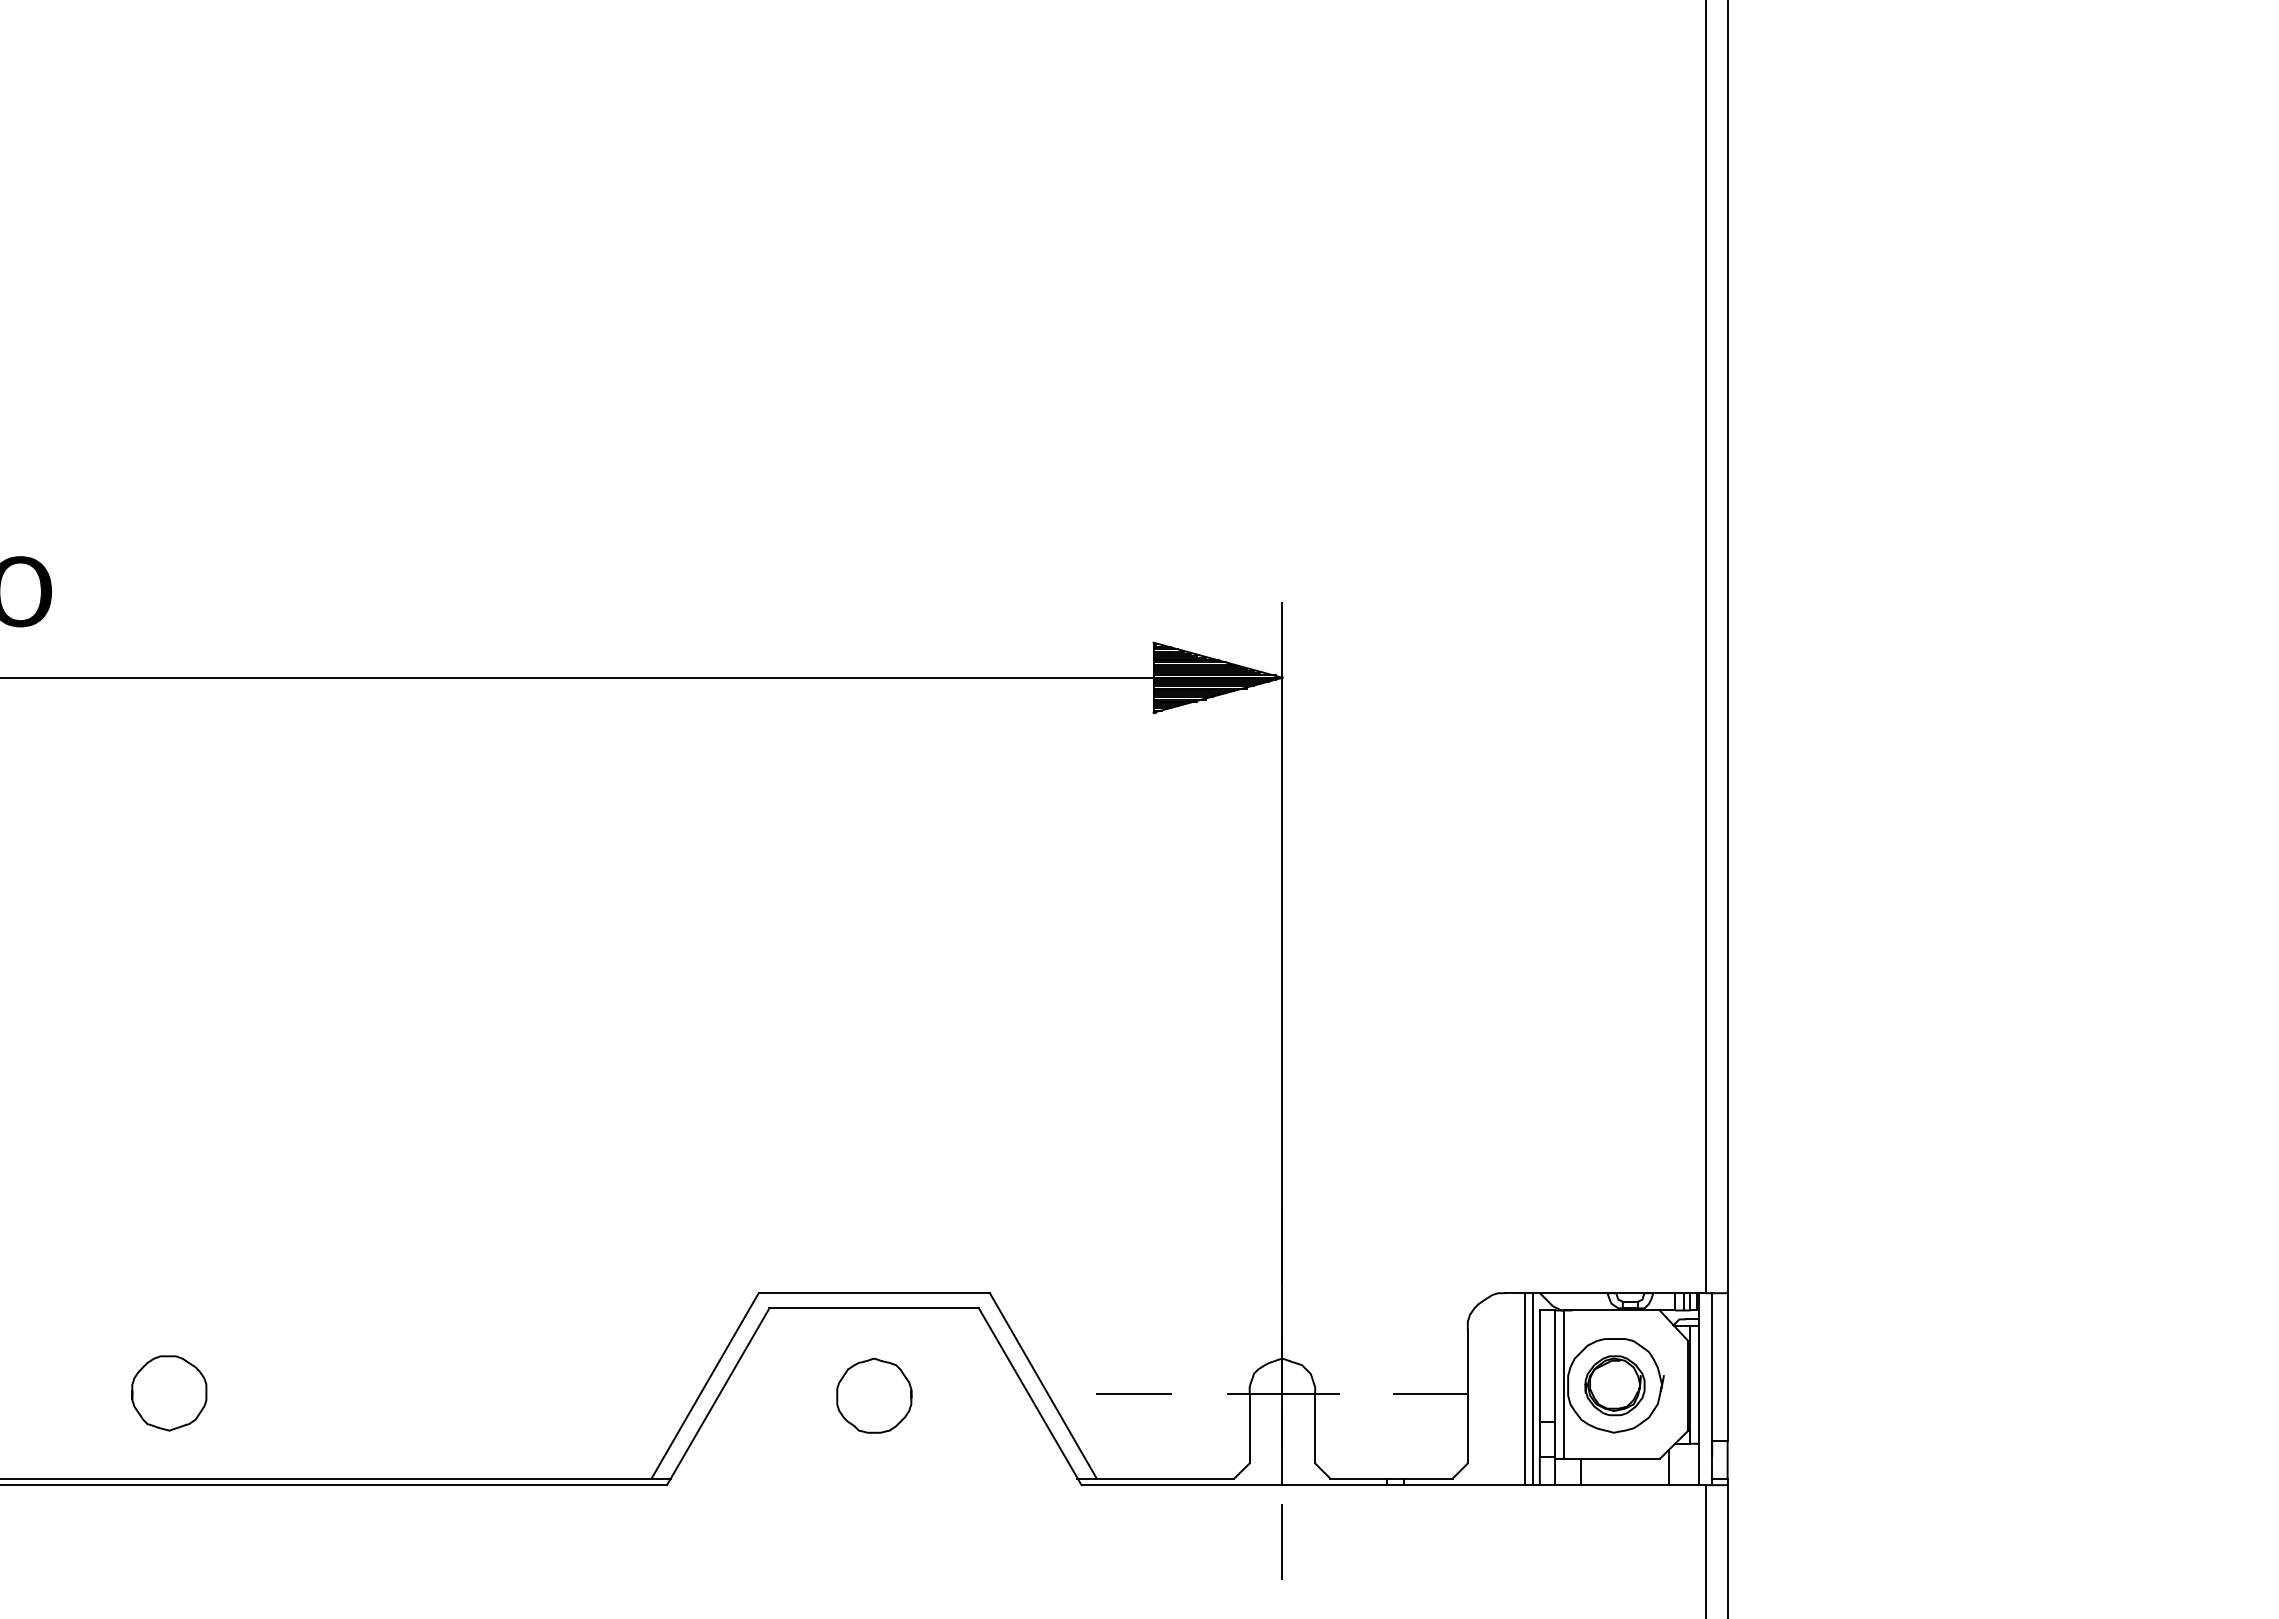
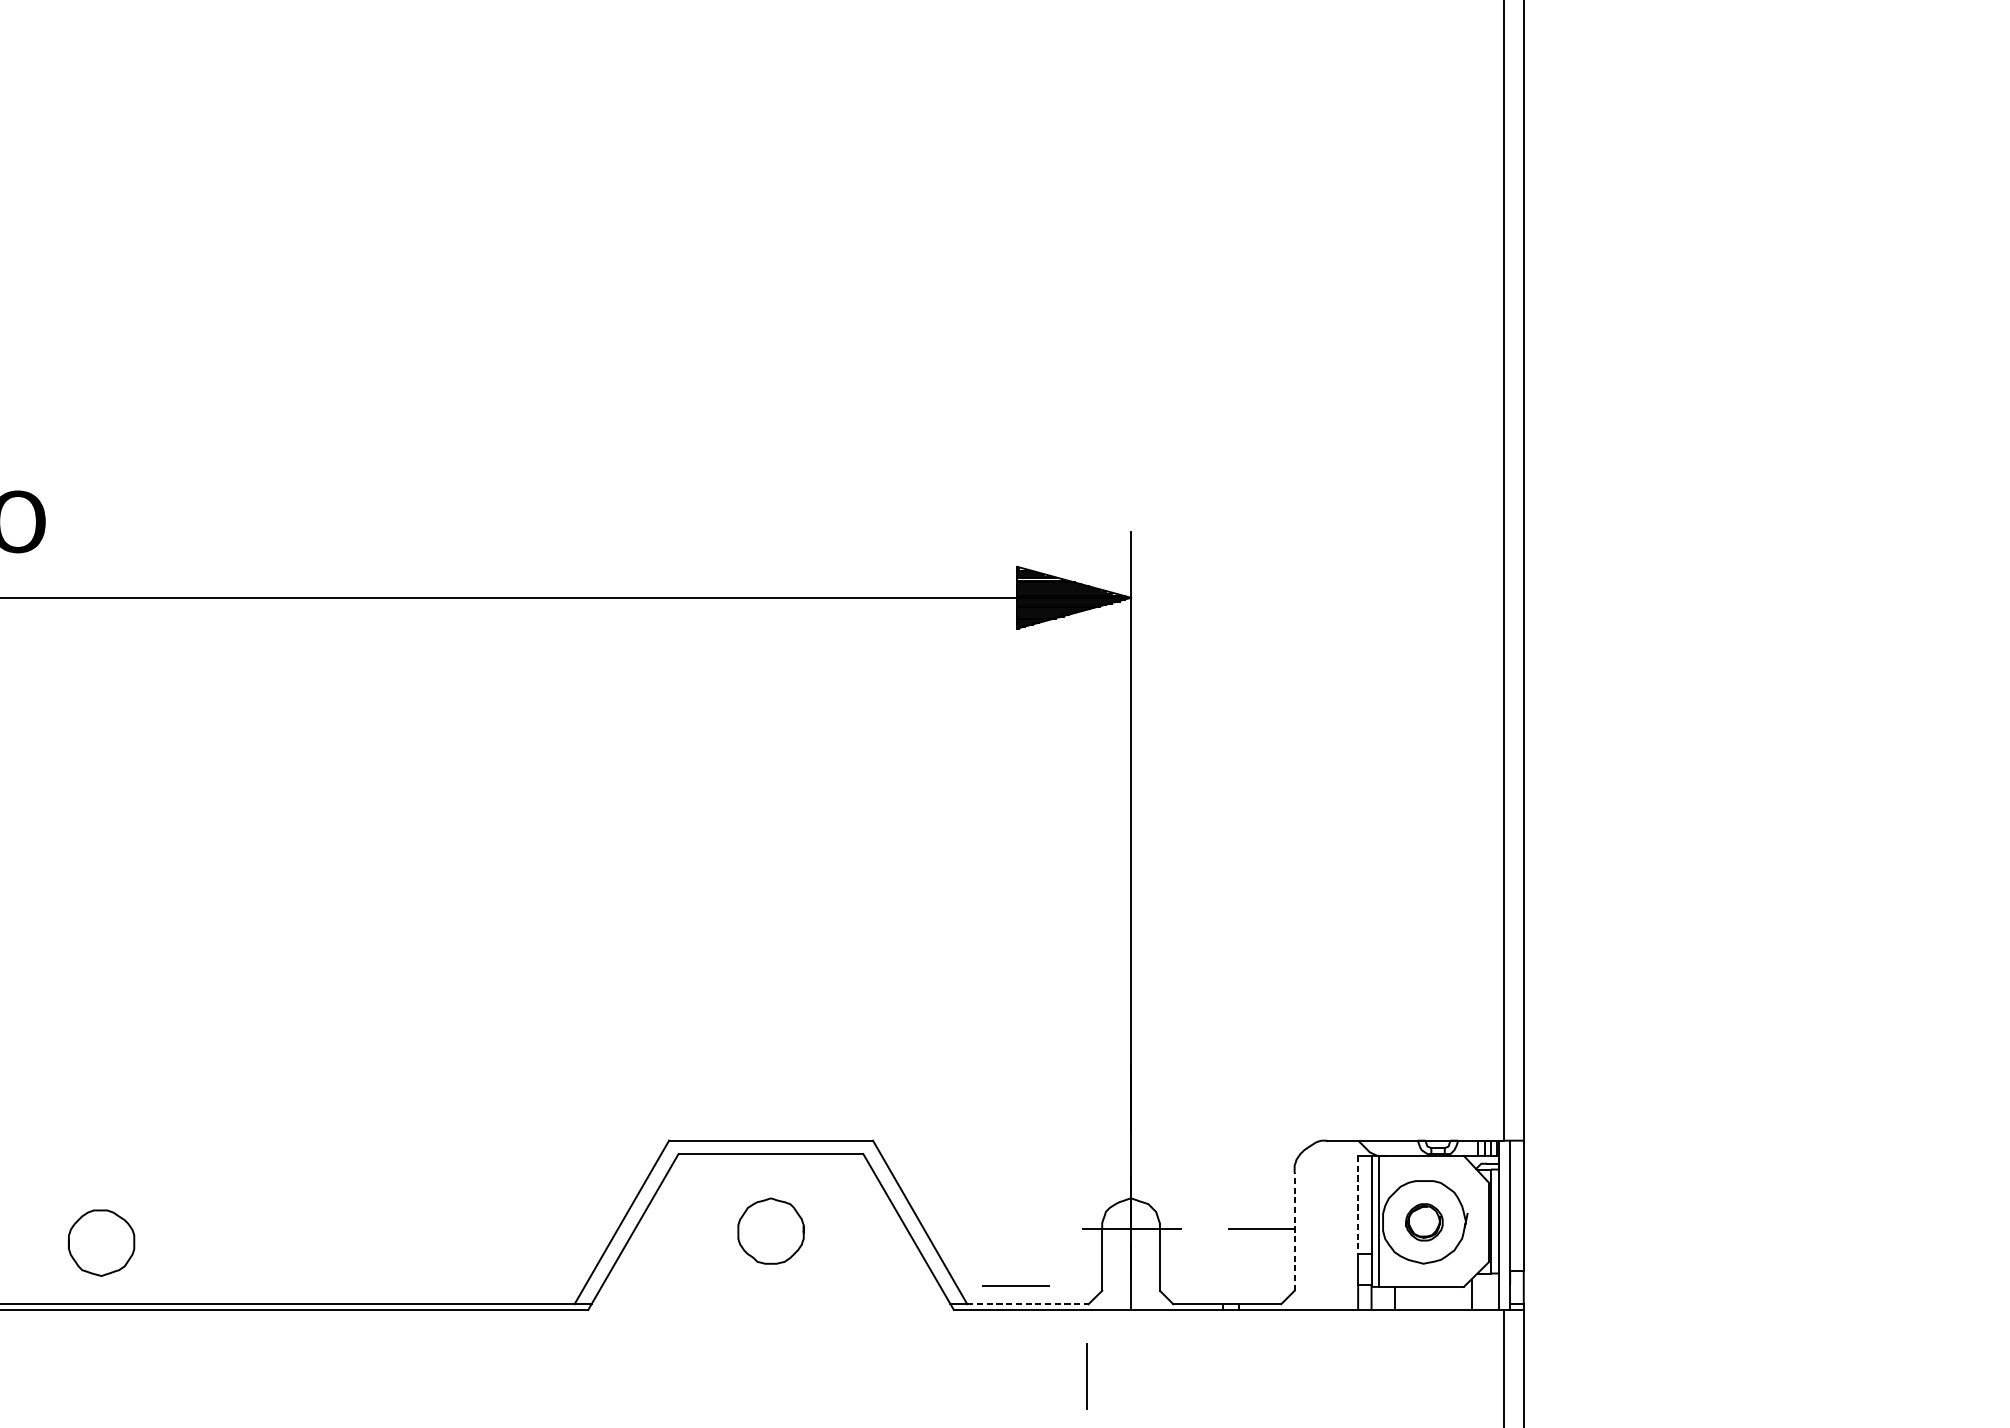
line: (1539, 1366) -> (1357, 1205), solid -> dashed
part: (1614, 1385) -> (1423, 1222), size x0.7
line: (1524, 1389) -> (1344, 1225), removed
line: (1533, 1389) -> (1352, 1225), removed
line: (1133, 1393) -> (1015, 1286), moved
line: (1467, 1396) -> (1294, 1231), solid -> dashed
curve: (183, 1424) -> (114, 1270), moved
line: (1165, 1478) -> (1027, 1304), solid -> dashed
line: (1281, 1541) -> (1086, 1376), moved

